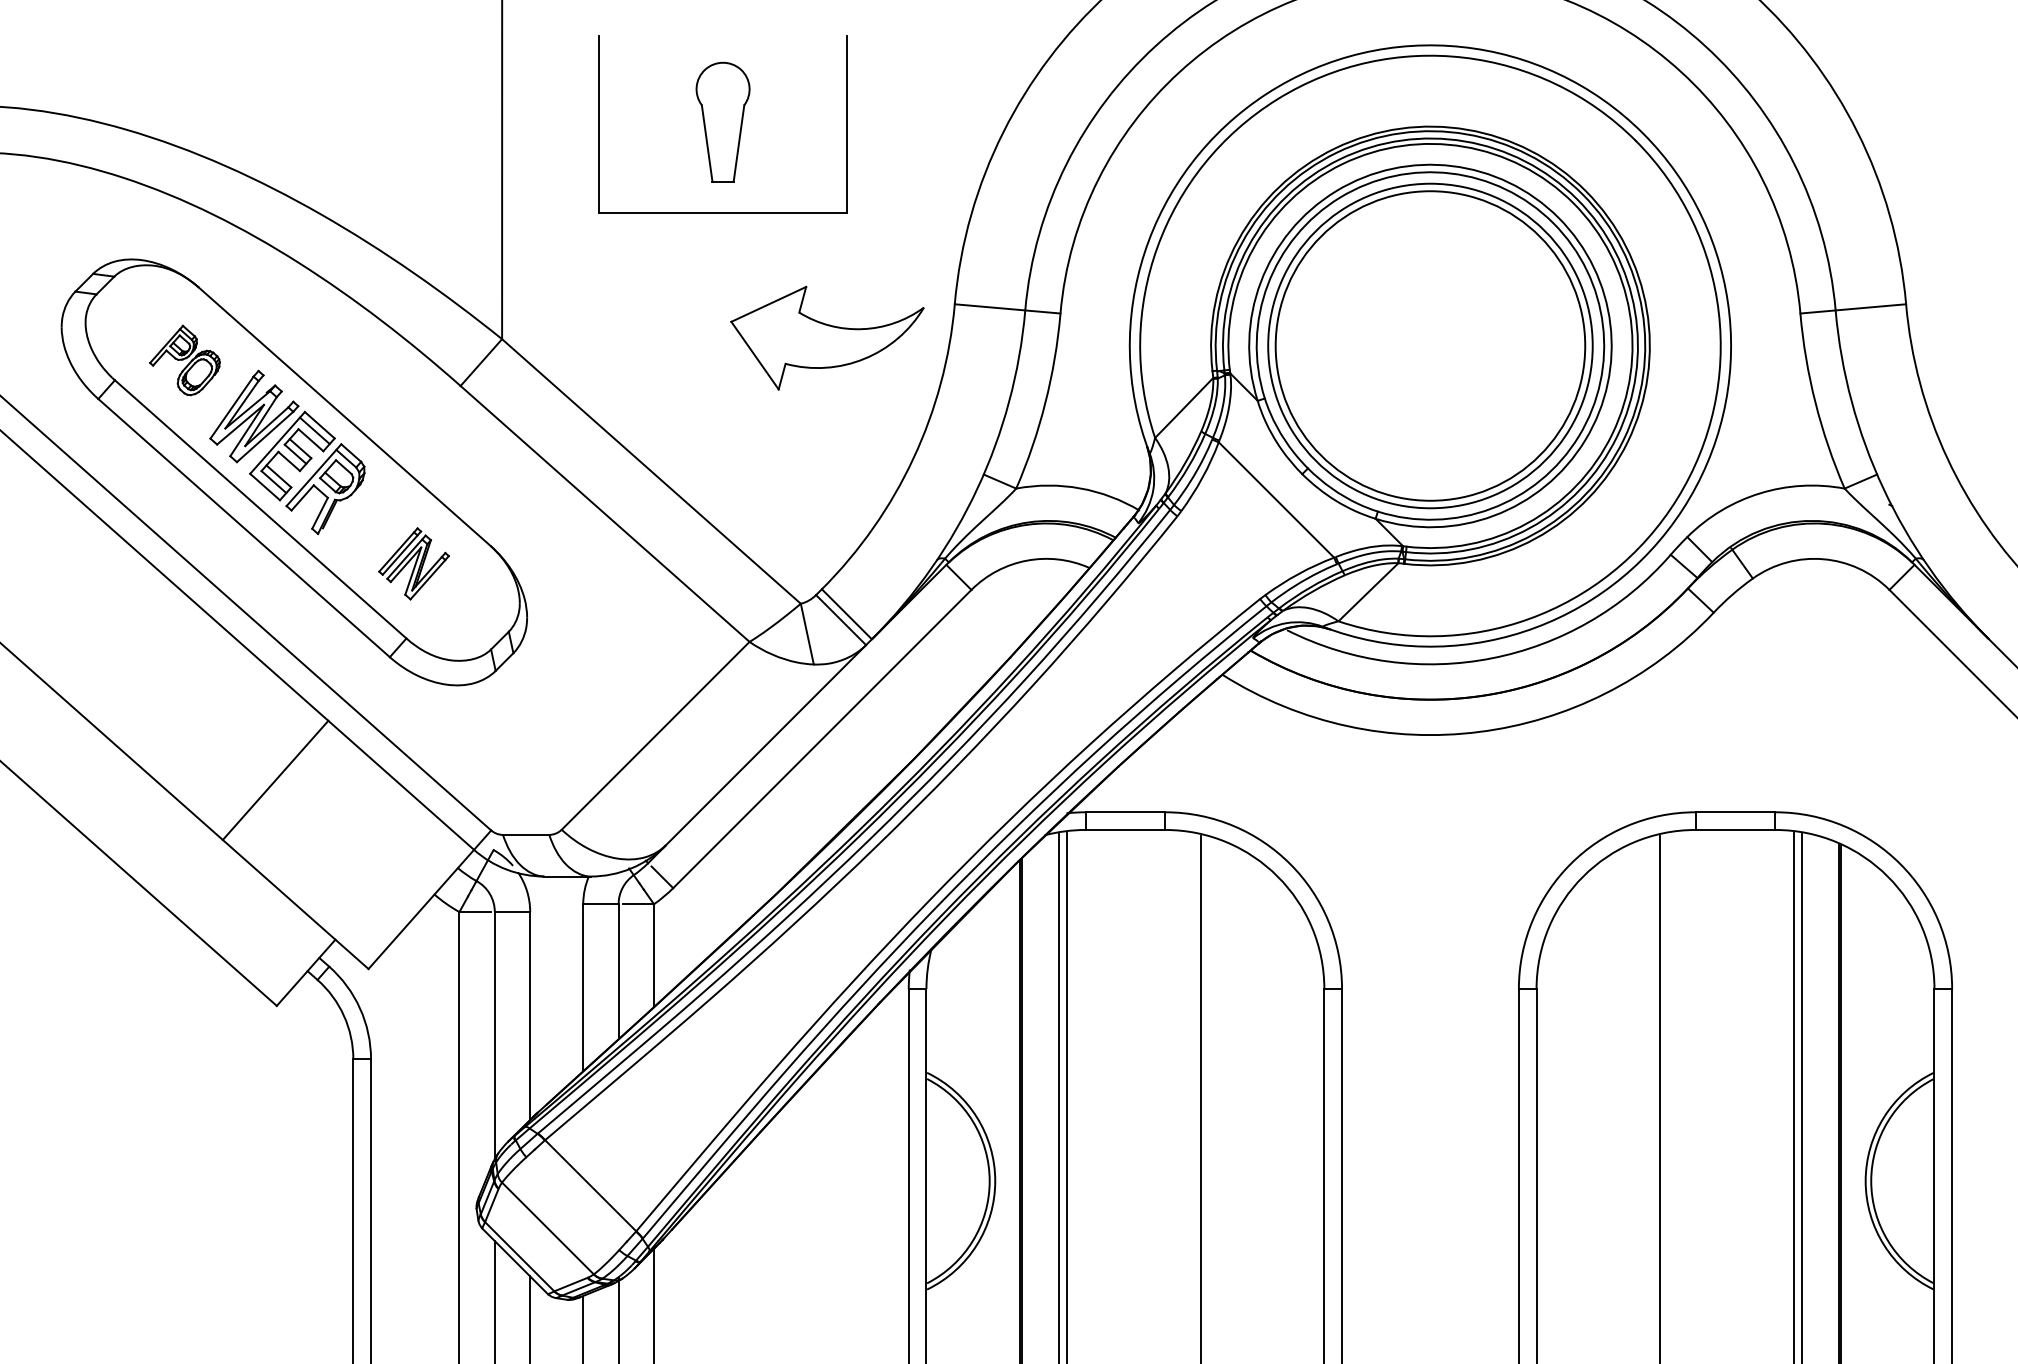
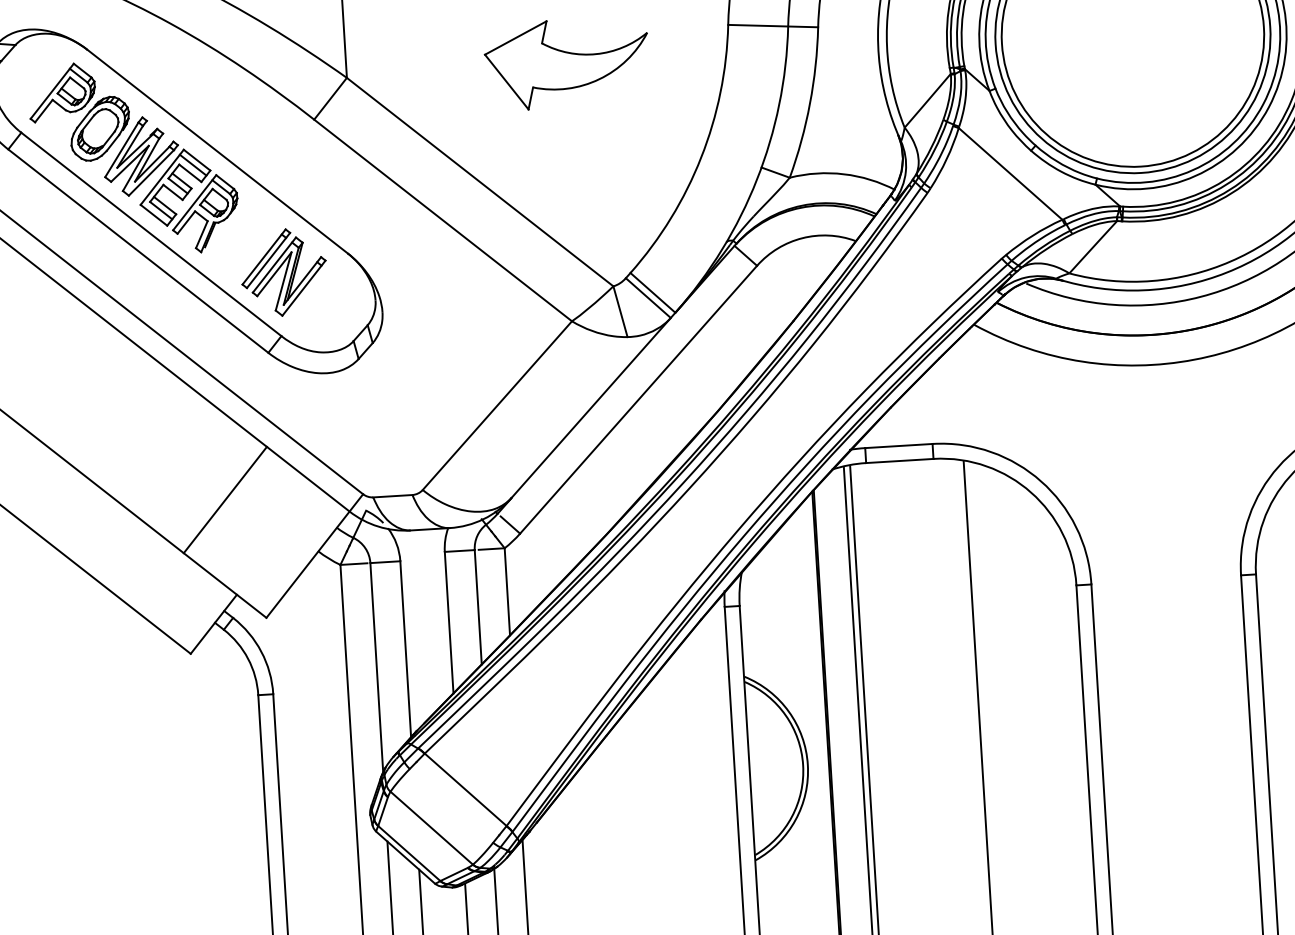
part: (827, 337) -> (567, 63), moved
part: (184, 360) -> (79, 112), size x1.67
part: (413, 563) -> (283, 272), size x1.43
line: (275, 779) -> (225, 499), moved

